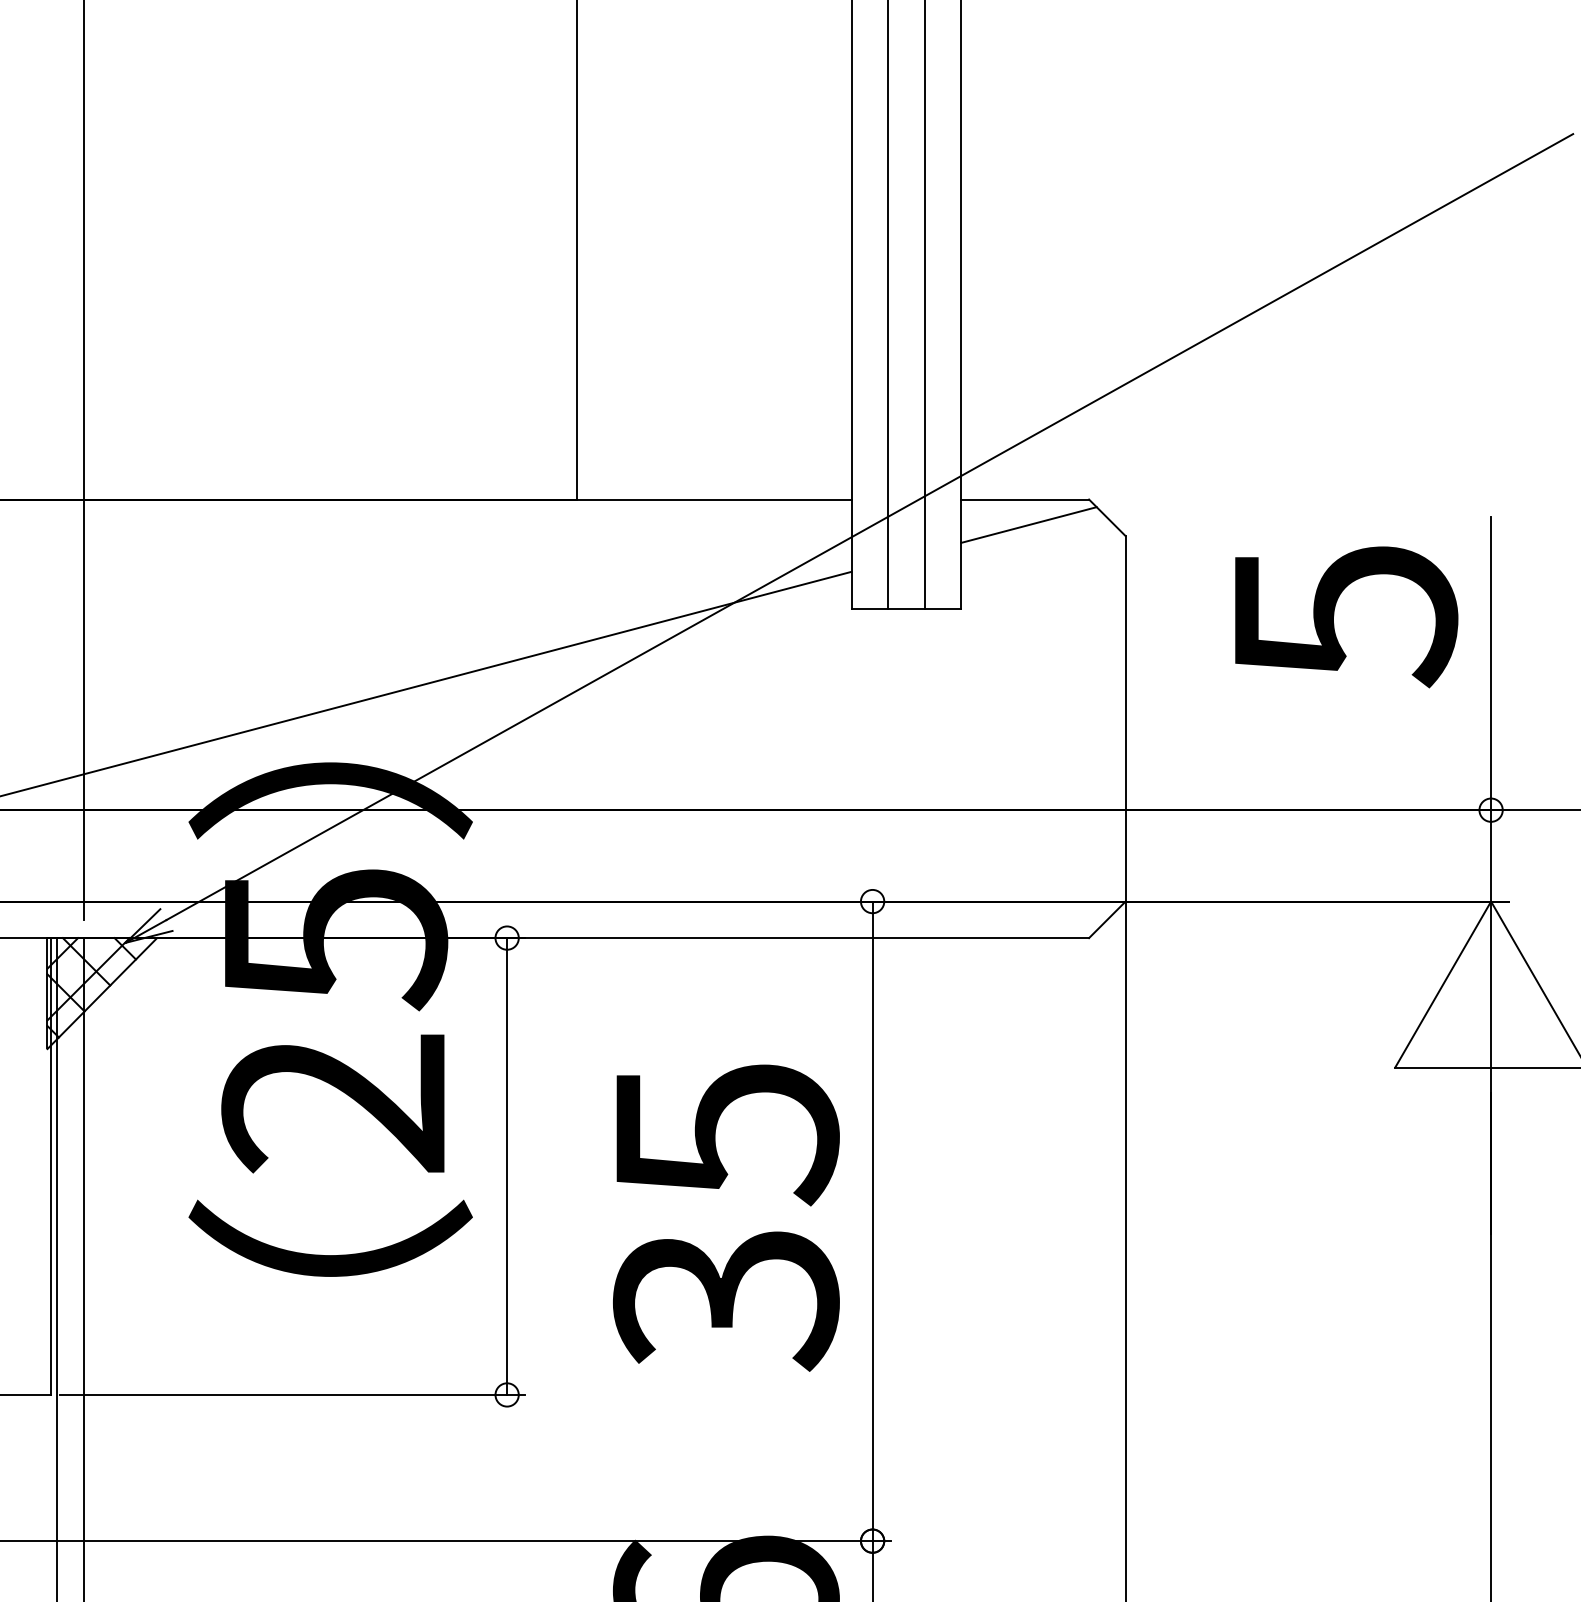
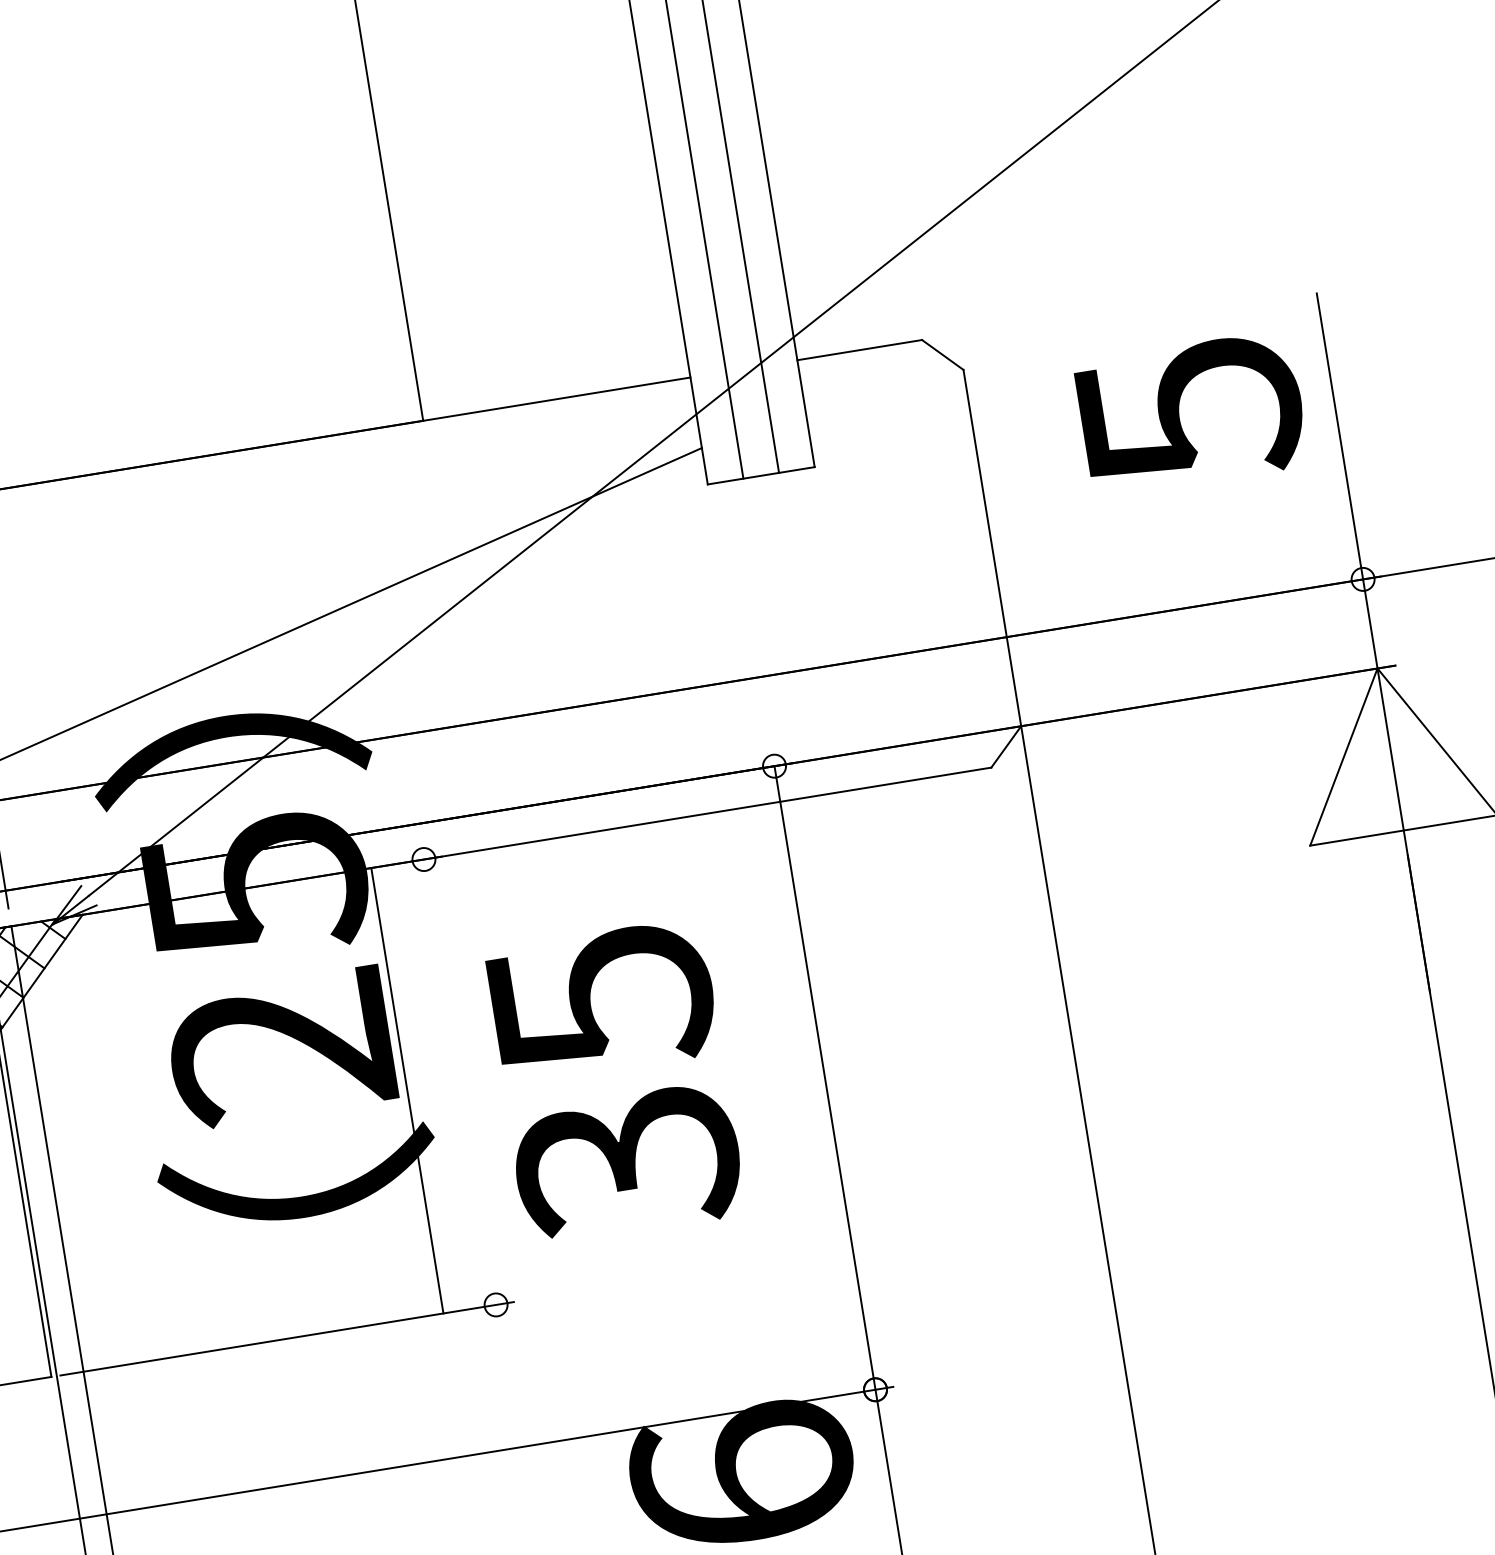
line: (1028, 524) -> (866, 373), removed
line: (507, 1166) -> (407, 1090), moved
text: (726, 1217) -> (614, 1082), moved

